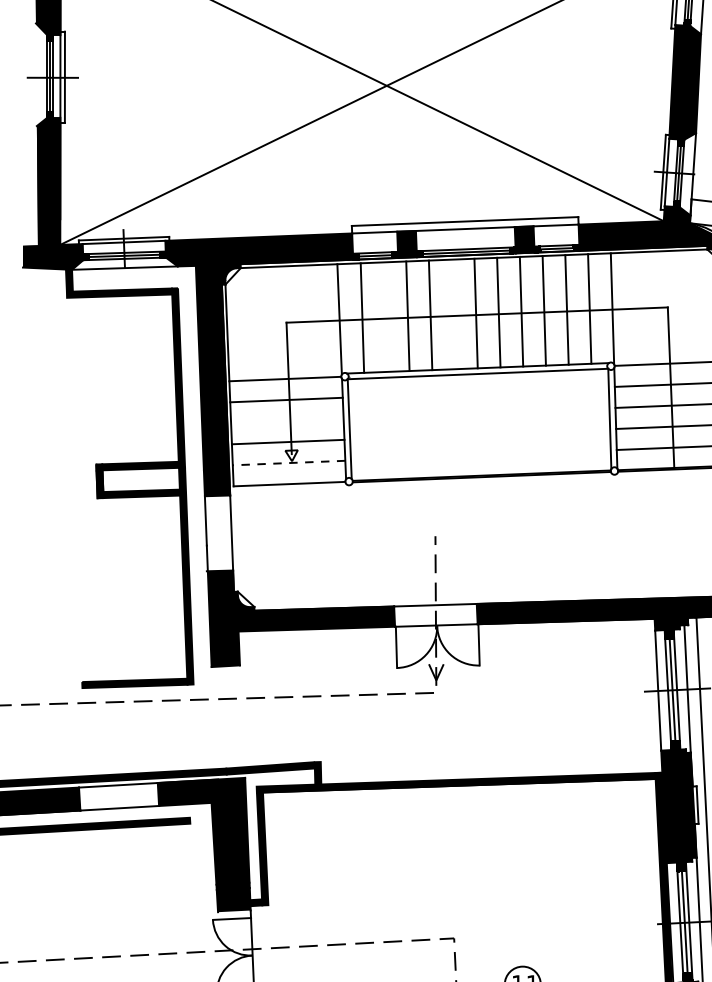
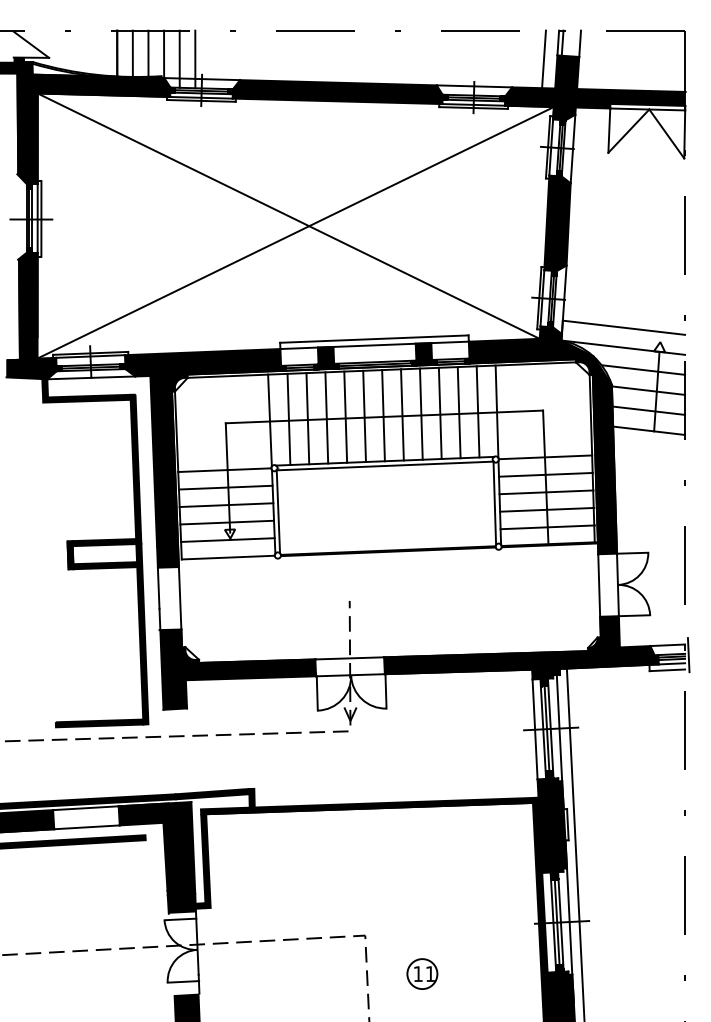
line: (453, 314) -> (364, 416), added
line: (384, 316) -> (307, 418), added
line: (287, 421) -> (226, 505), added
line: (288, 463) -> (227, 540), dashed -> solid

